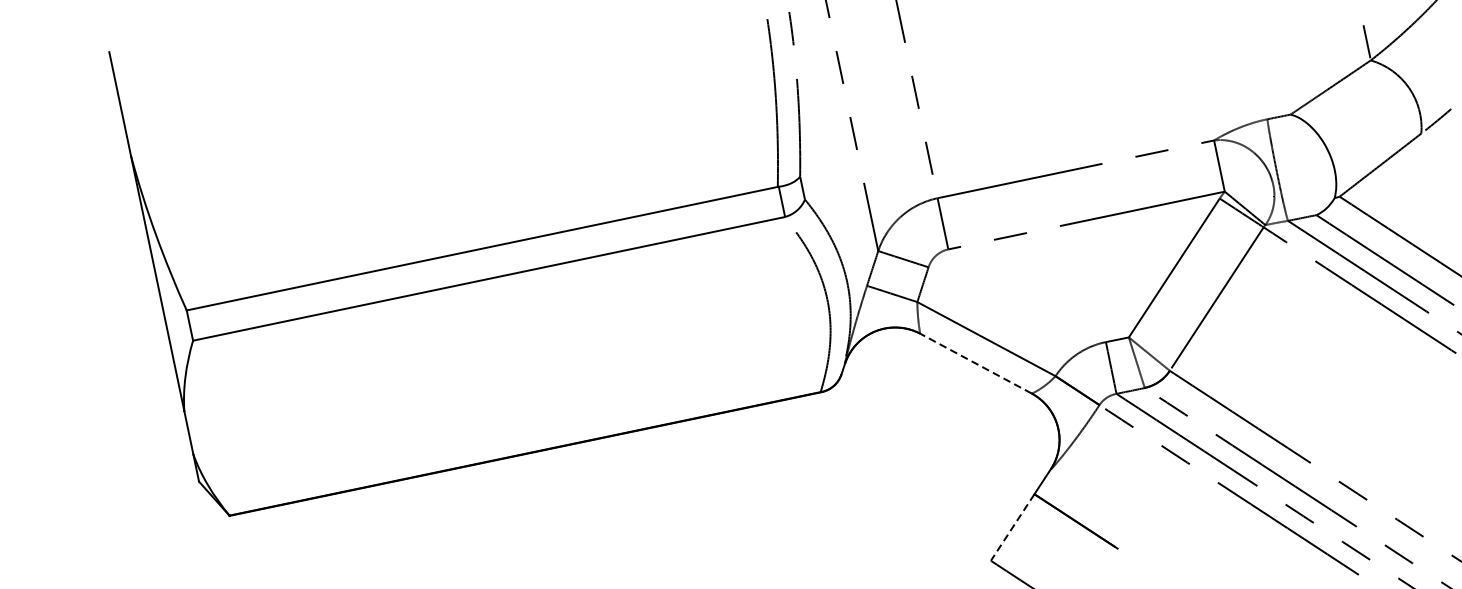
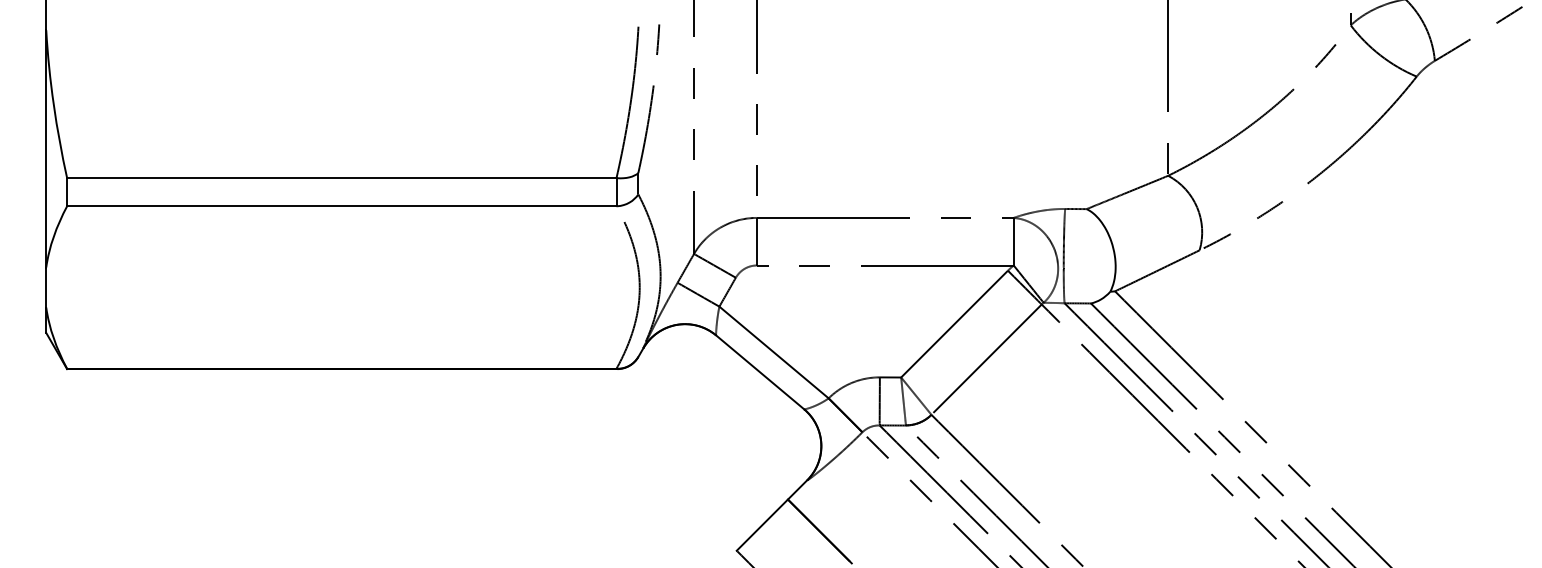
line: (975, 363) -> (759, 372), dashed -> solid
line: (1012, 527) -> (762, 525), dashed -> solid

